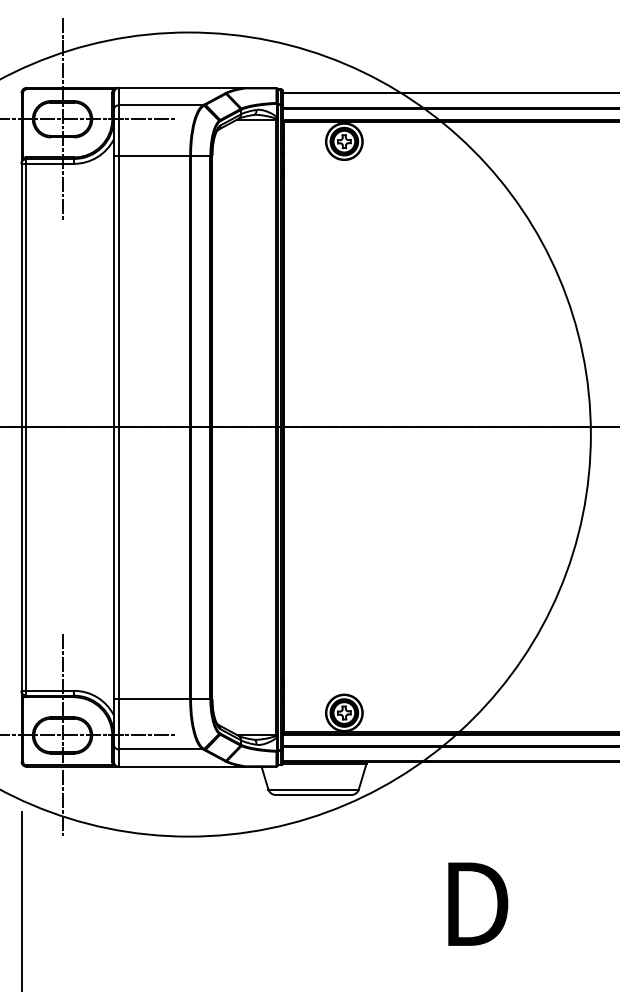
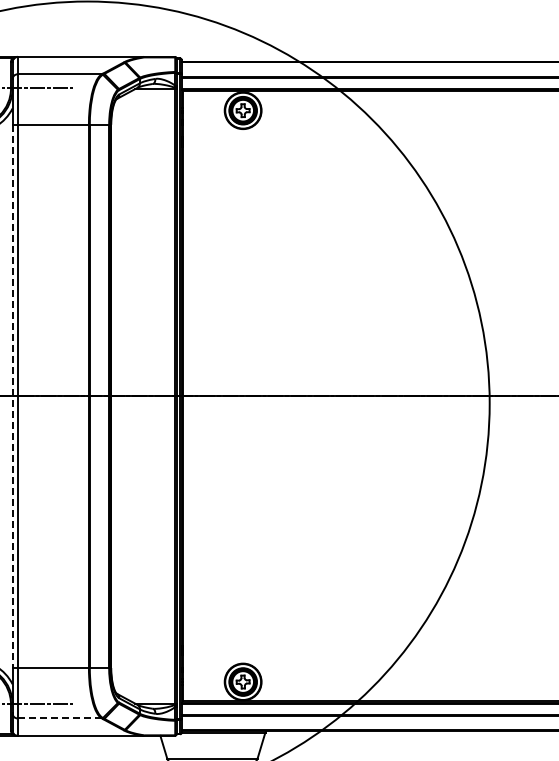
line: (113, 427) -> (12, 396), solid -> dashed
line: (160, 749) -> (59, 718), solid -> dashed

